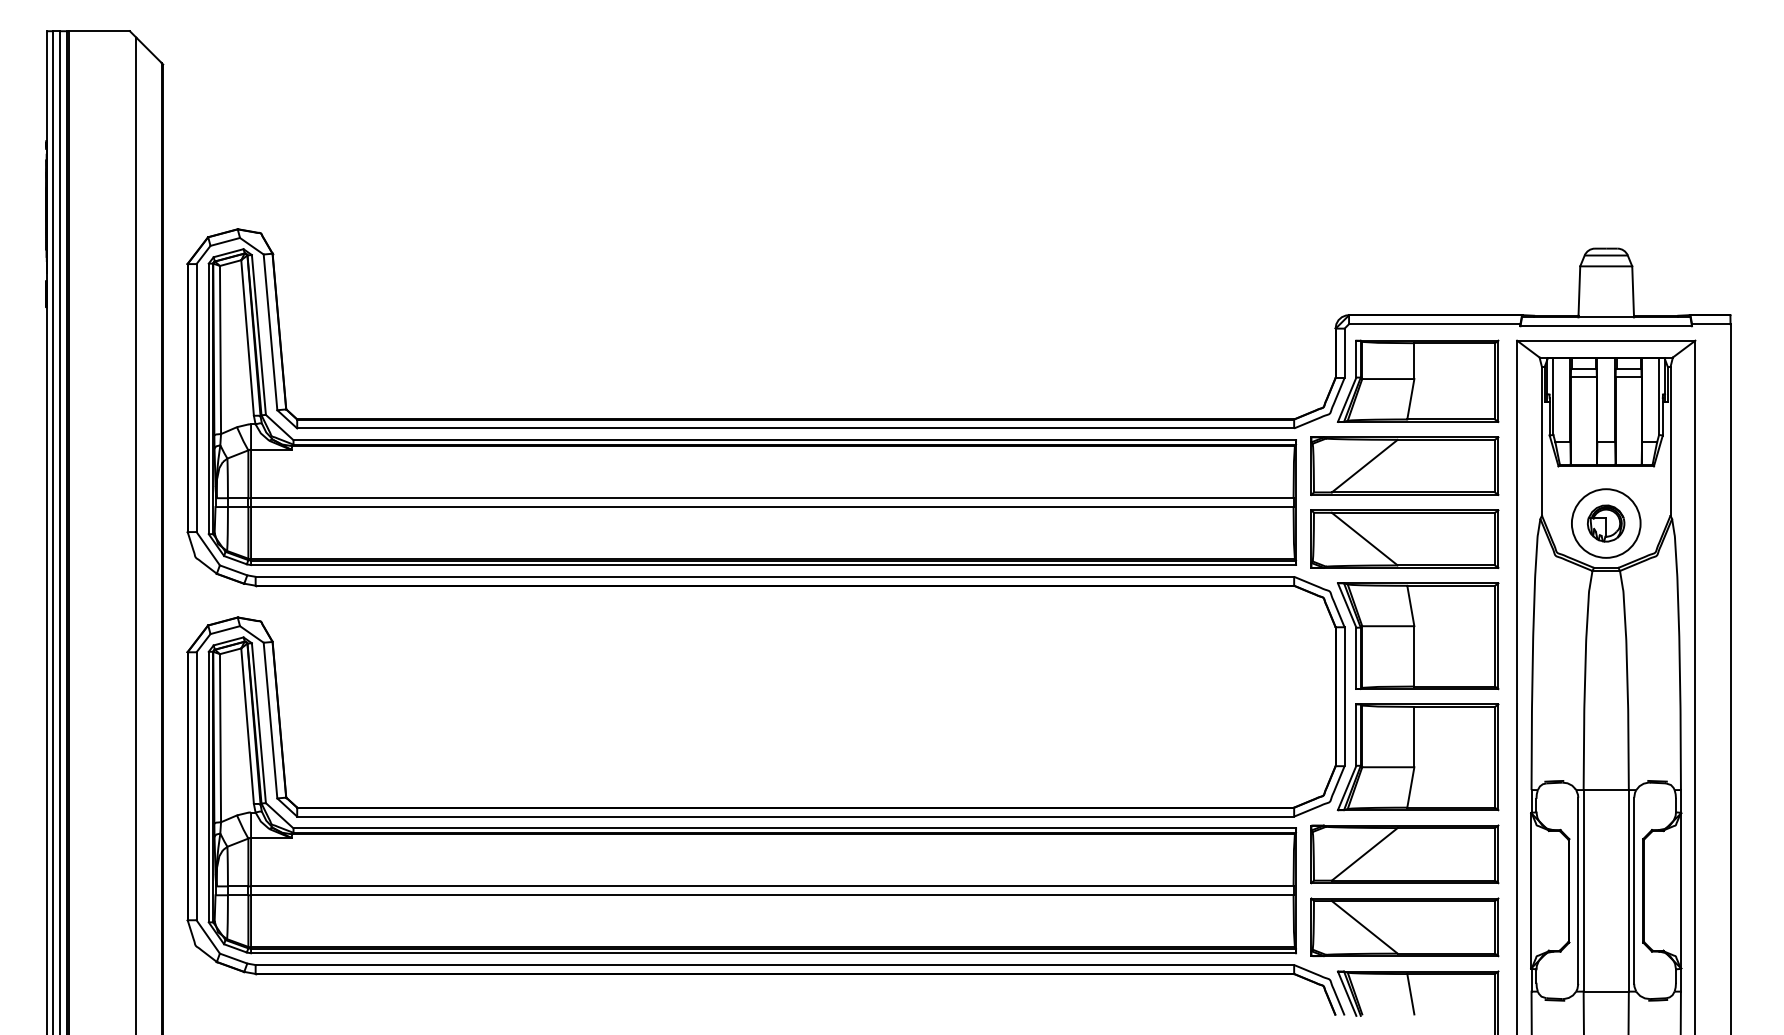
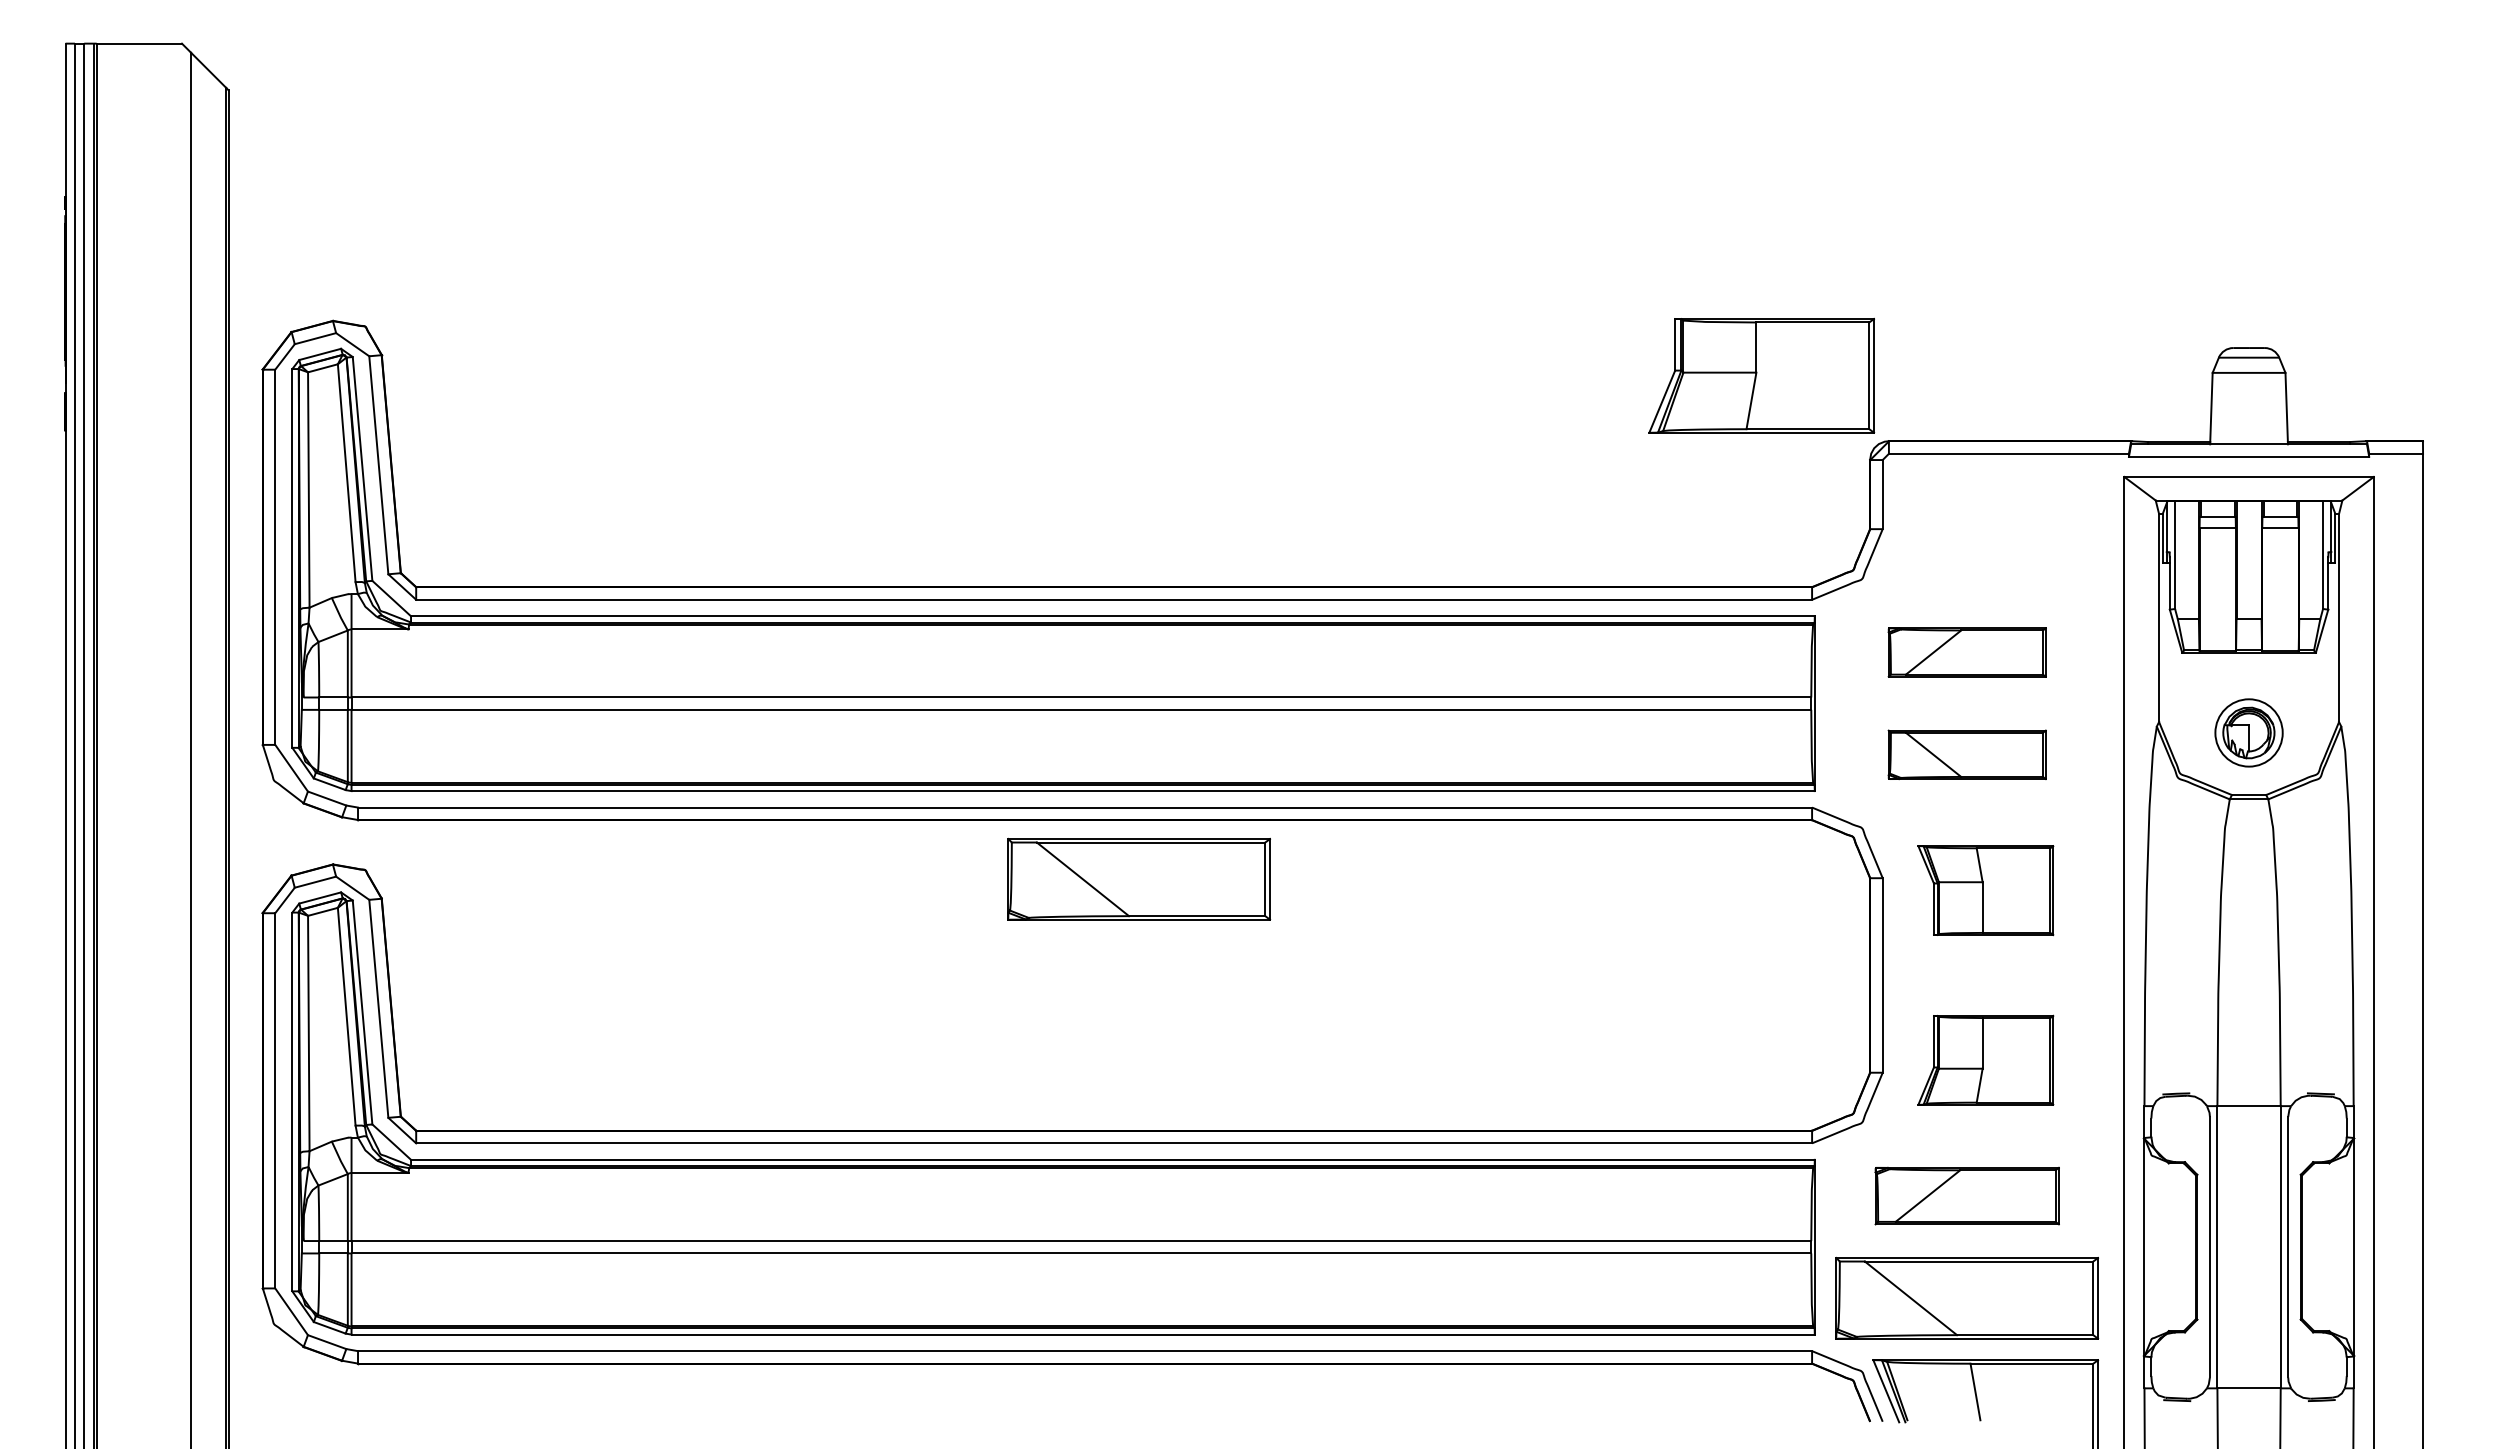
part: (1418, 381) -> (1761, 375), moved
part: (1405, 466) -> (1967, 652), size x0.6
circle: (1605, 523) -> (2248, 732), size x0.7
part: (1405, 538) -> (1967, 754), size x0.6
part: (813, 627) -> (1139, 878), added
part: (1418, 636) -> (1985, 890), size x0.6
part: (1418, 757) -> (1985, 1060), size x0.6
part: (1405, 853) -> (1967, 1195), size x0.7

